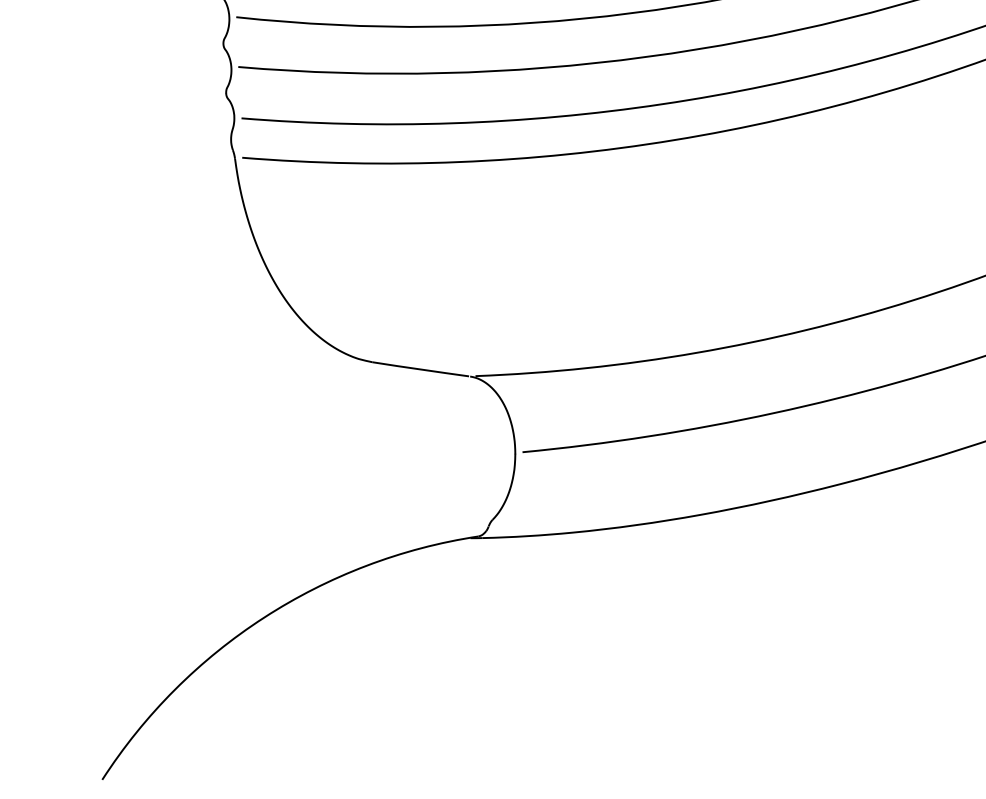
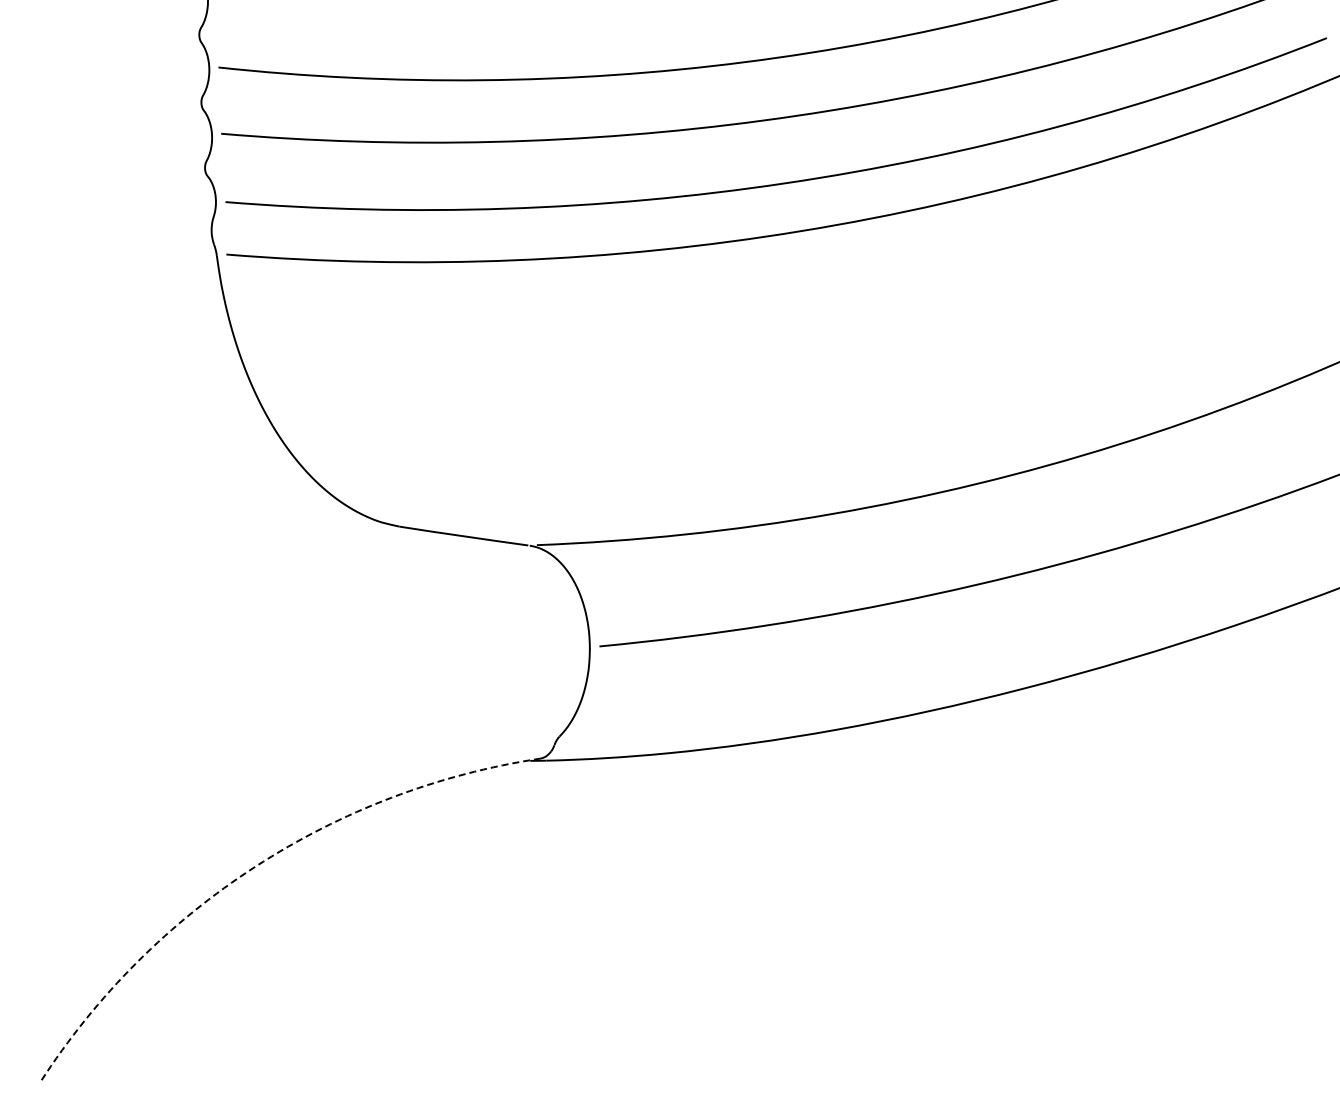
arc: (264, 617) -> (255, 866), solid -> dashed

